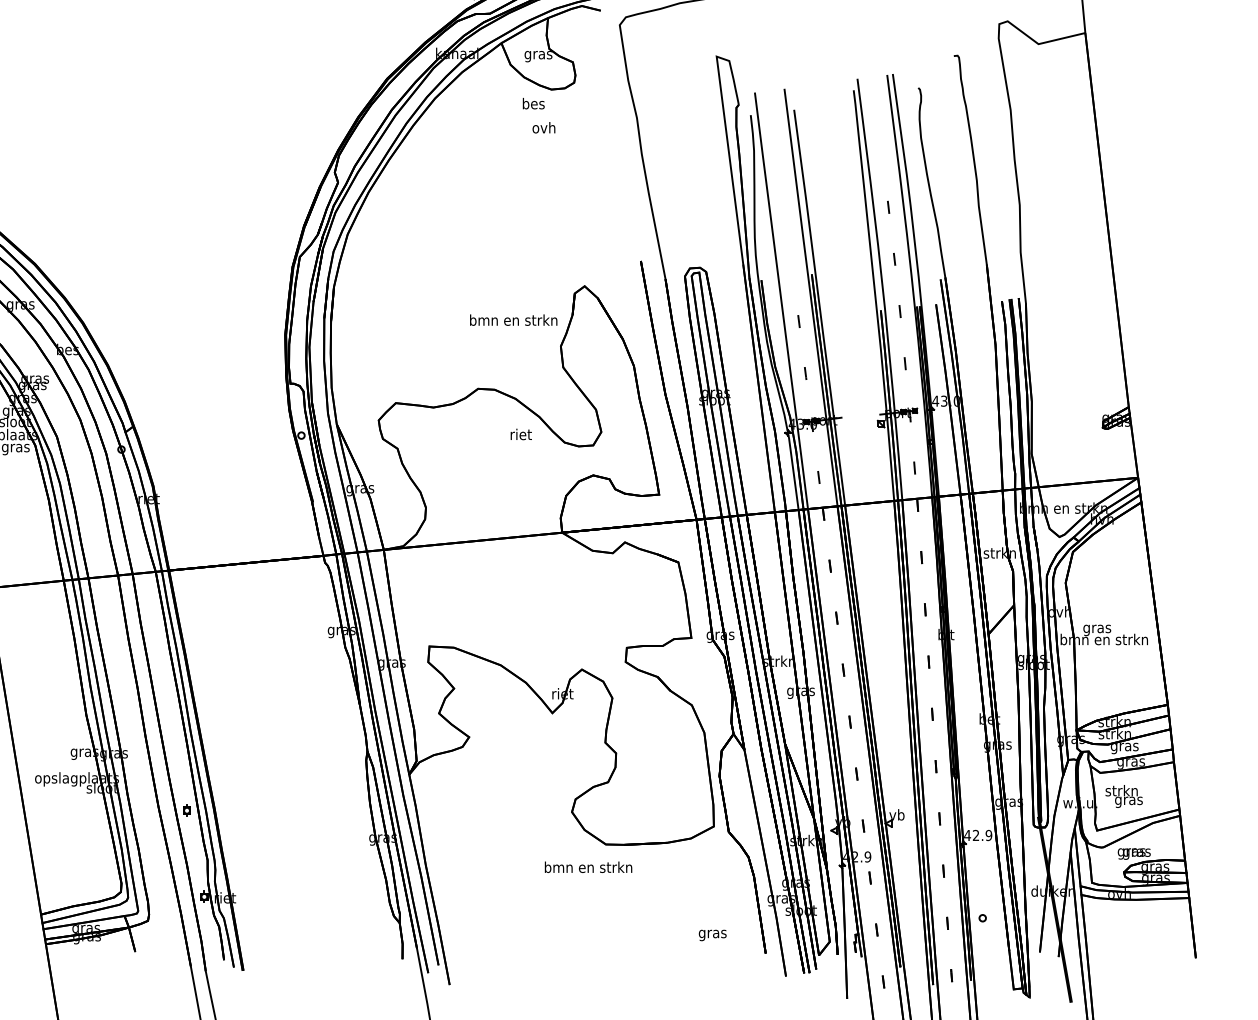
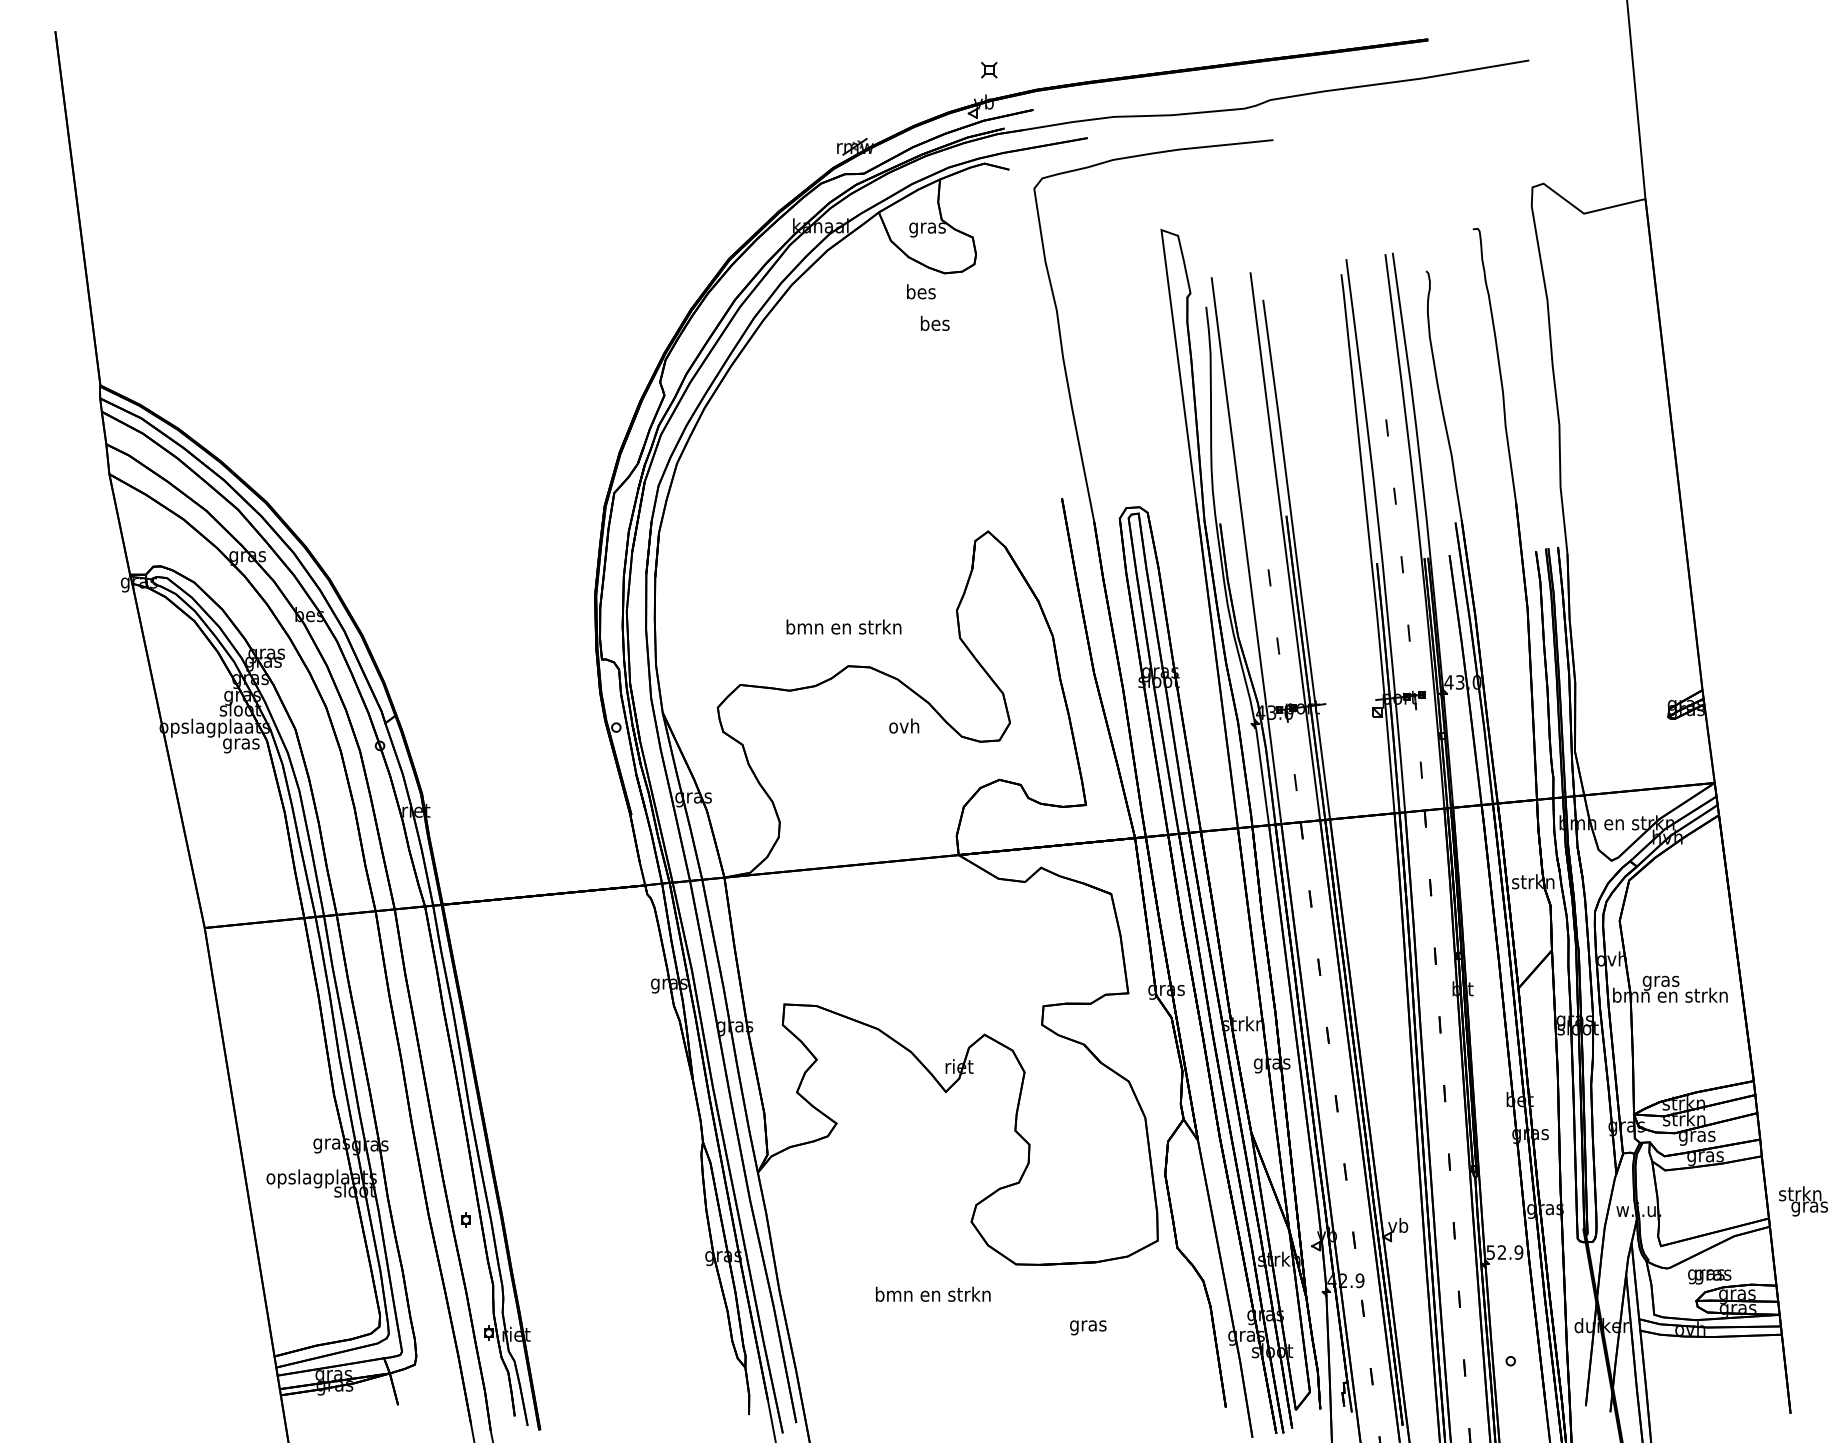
text: (543, 127) -> (934, 322), ovh -> bes
text: (513, 319) -> (843, 626), moved
text: (520, 434) -> (904, 725), riet -> ovh
text: (1124, 796) -> (1803, 1201), moved
text: (967, 835) -> (1490, 1252), 42.9 -> 52.9
text: (588, 866) -> (933, 1293), moved
text: (712, 935) -> (1088, 1327), moved

